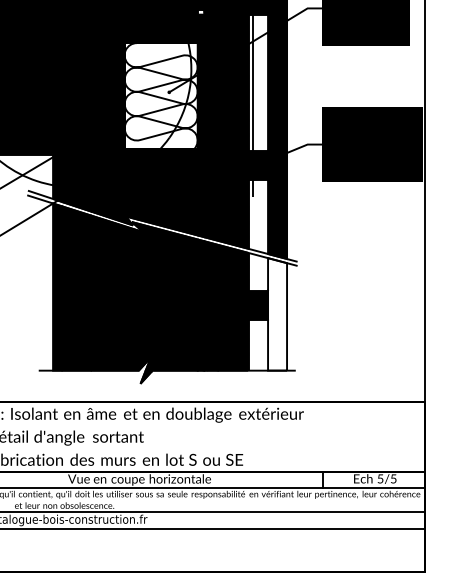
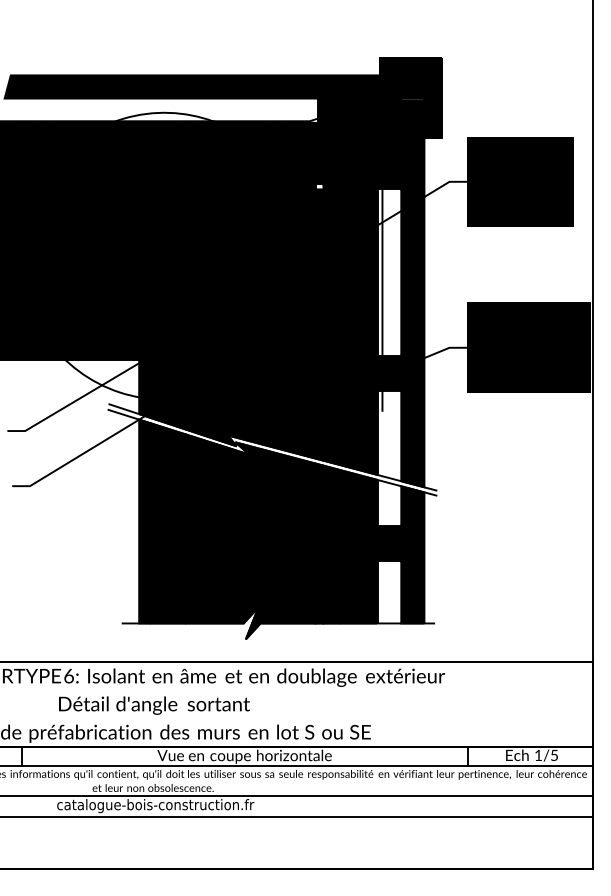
fill: (160, 95) -> (270, 288), added
fill: (277, 314) -> (412, 554), added
text: (380, 478) -> (538, 754), 5/5 -> 1/5

